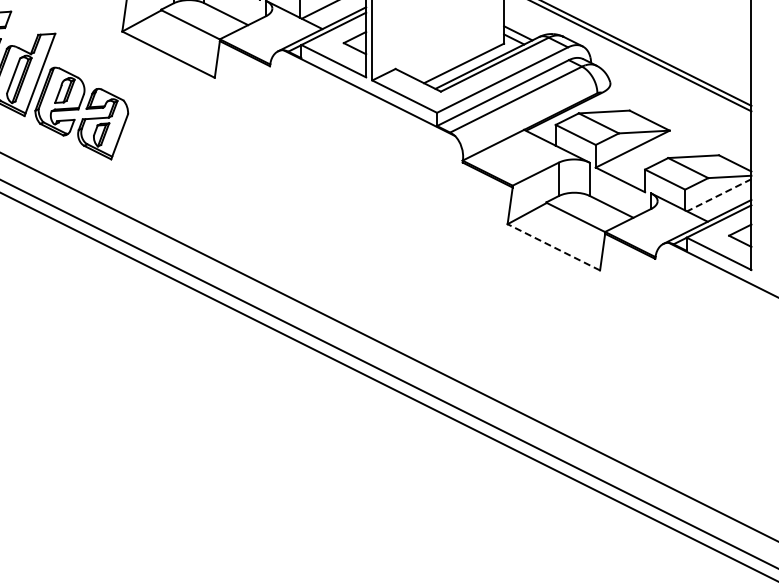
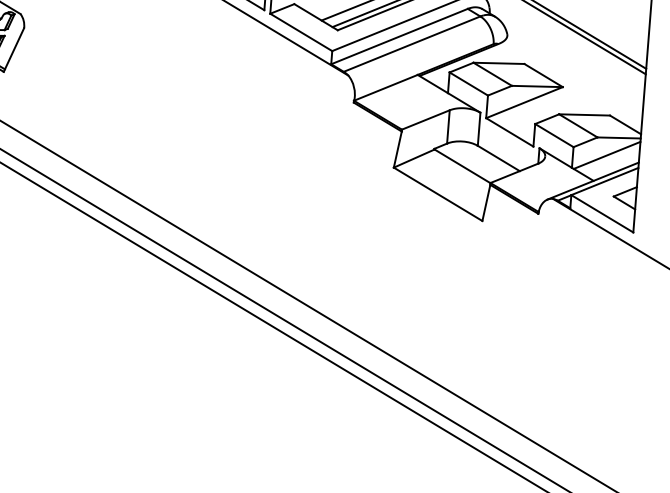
line: (719, 195) -> (607, 155), dashed -> solid
line: (553, 247) -> (437, 194), dashed -> solid

